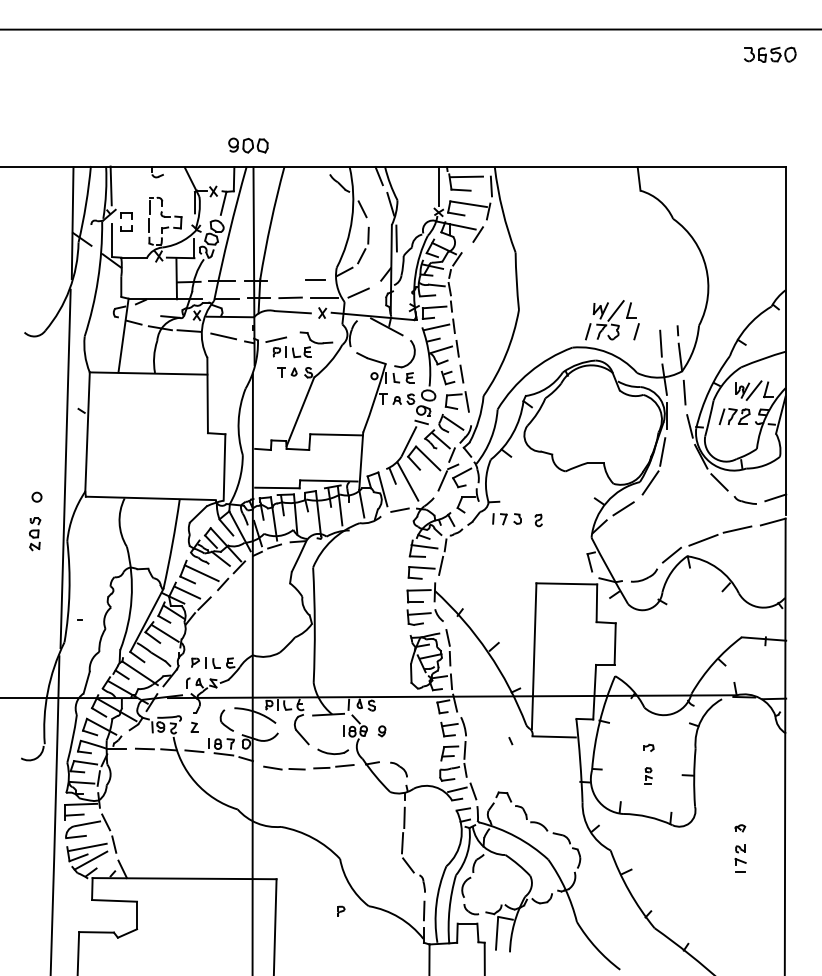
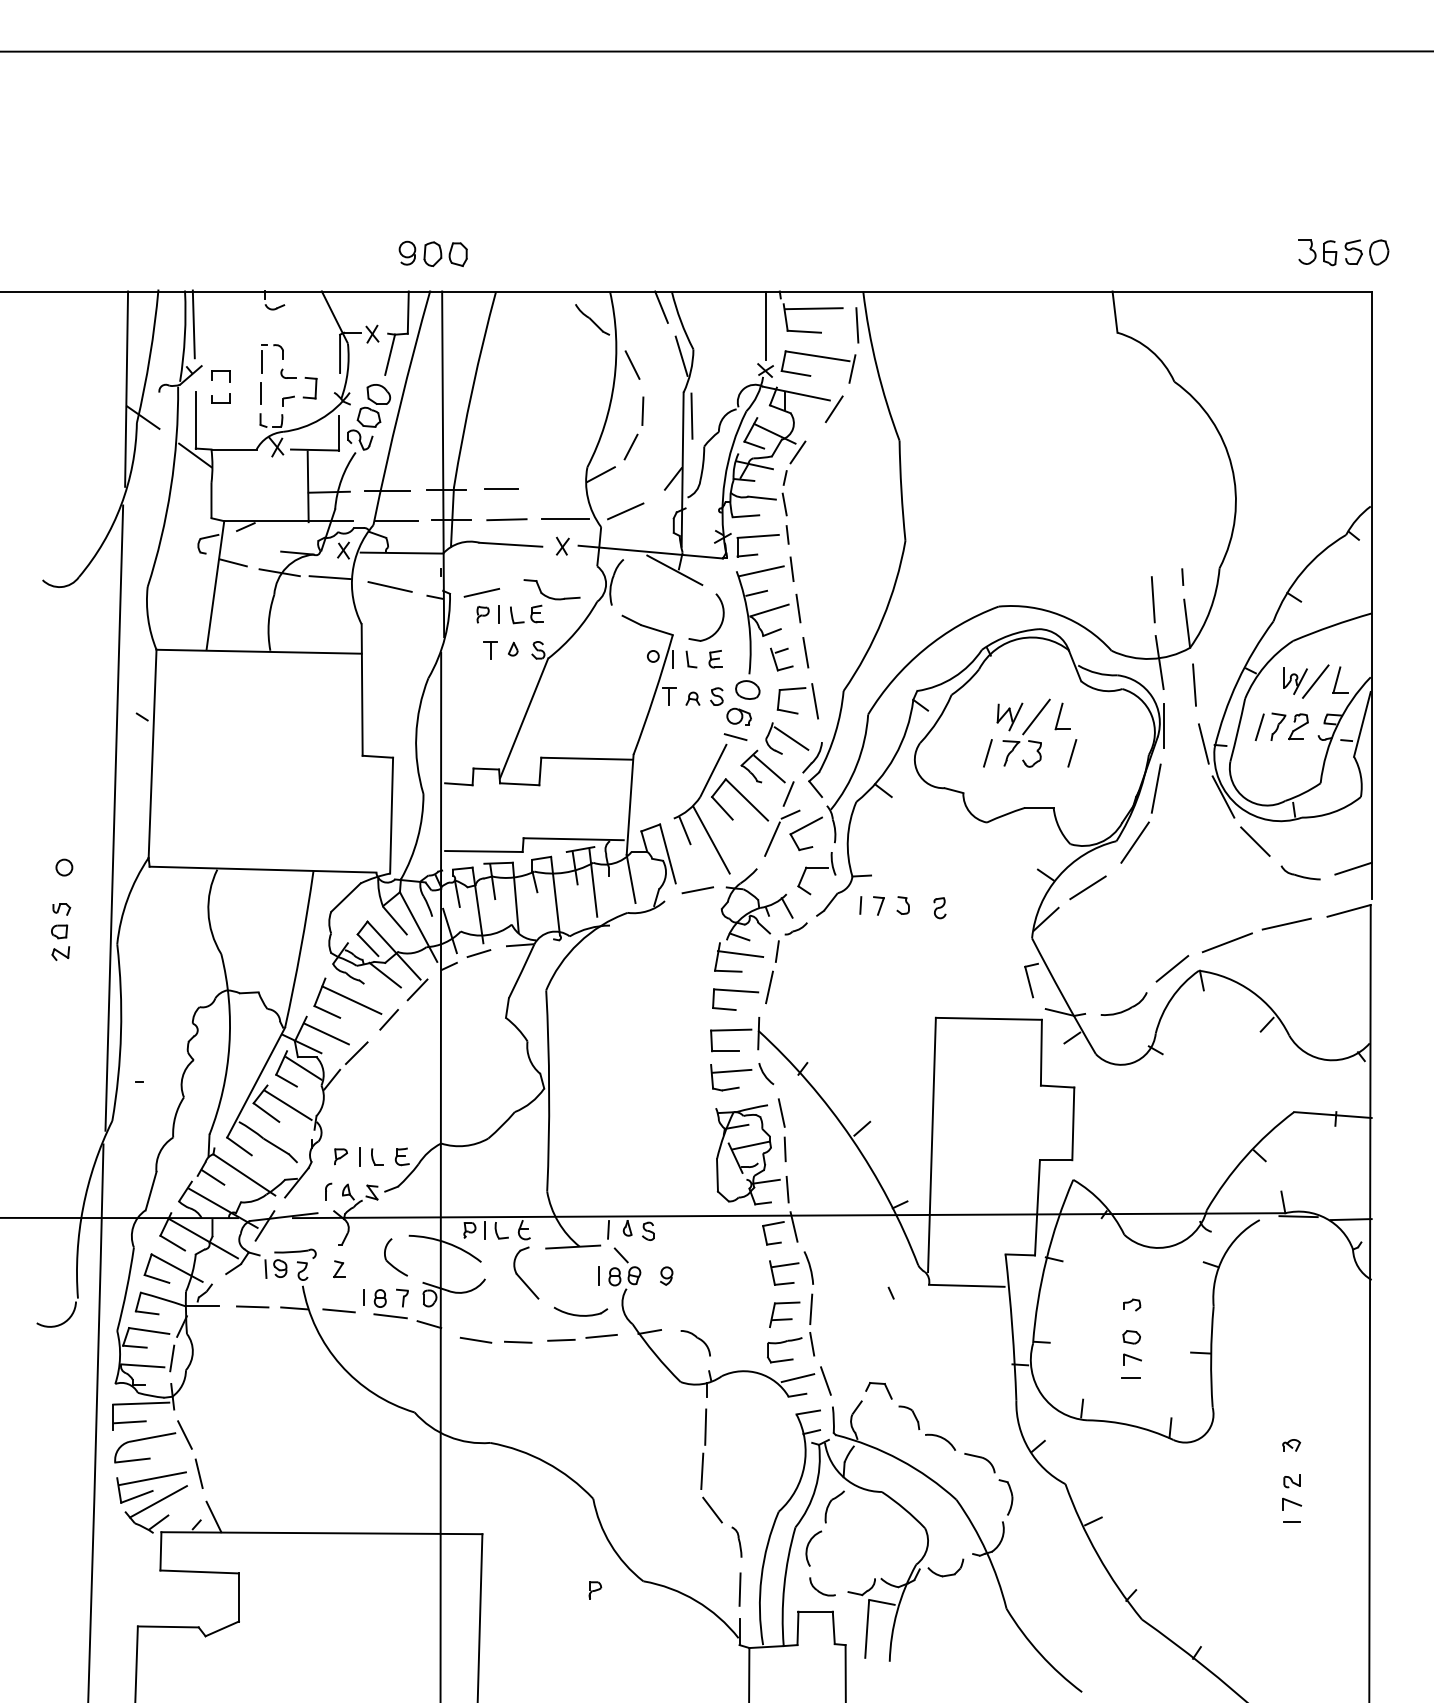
part: (770, 54) -> (1344, 252), moved
line: (315, 279) -> (501, 487), moved
part: (612, 320) -> (1030, 733), moved
part: (648, 775) -> (1131, 1353), size x1.67

